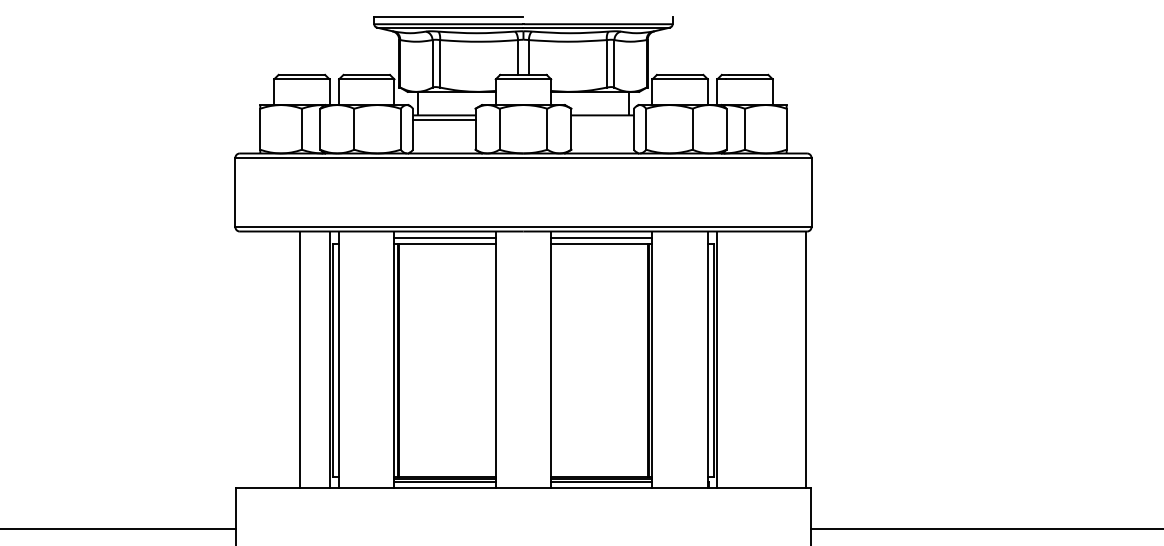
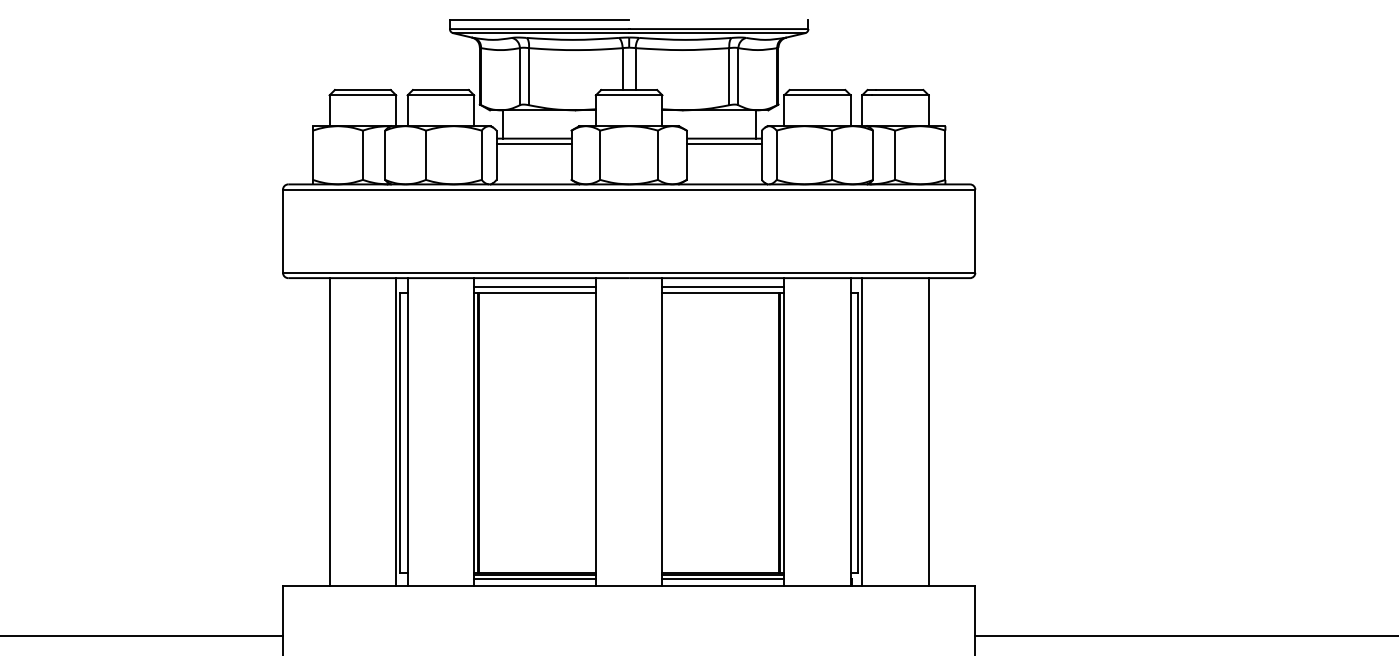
line: (602, 119) -> (724, 143), added
line: (300, 359) -> (330, 431), moved
line: (805, 359) -> (928, 431), moved

